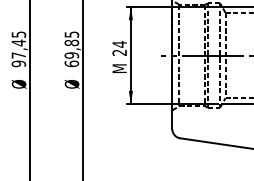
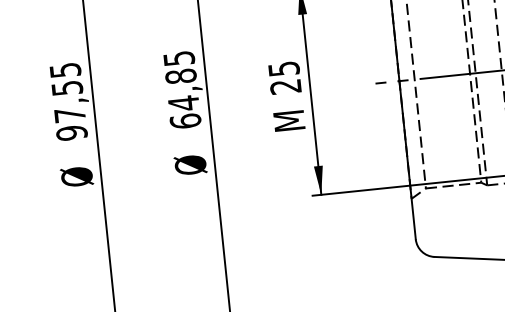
text: (18, 42) -> (66, 87), 97,45 -> 97,55
text: (119, 44) -> (283, 69), 24 -> 25
text: (71, 55) -> (183, 103), 69,85 -> 64,85

